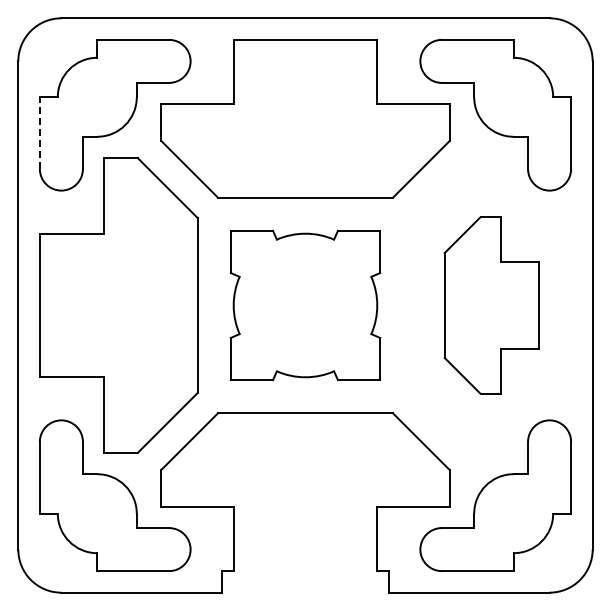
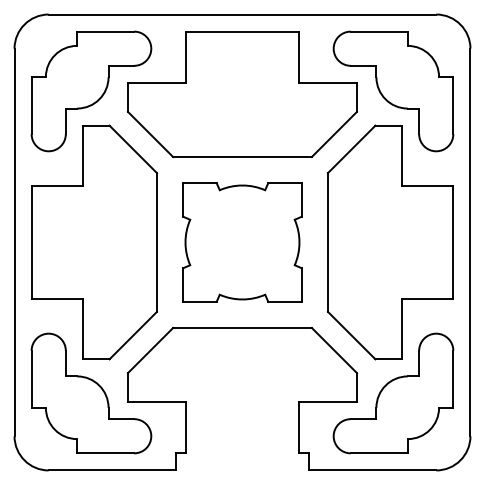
line: (39, 133) -> (31, 105), dashed -> solid
part: (491, 305) -> (390, 242), size x1.67

